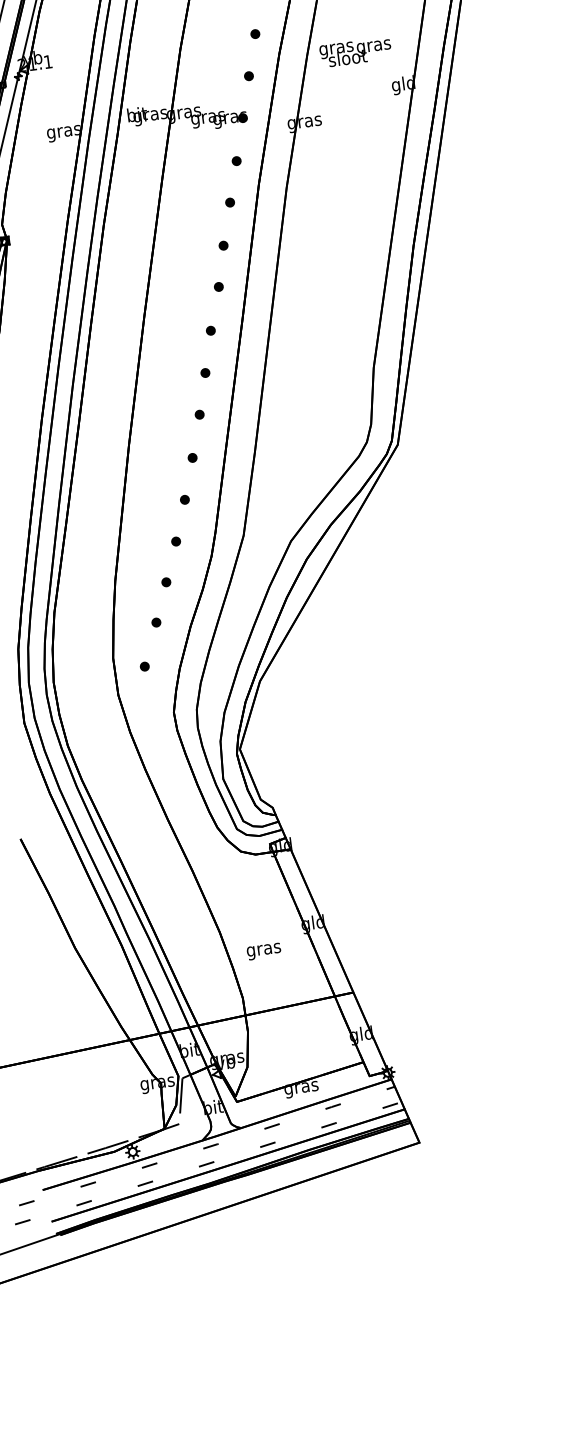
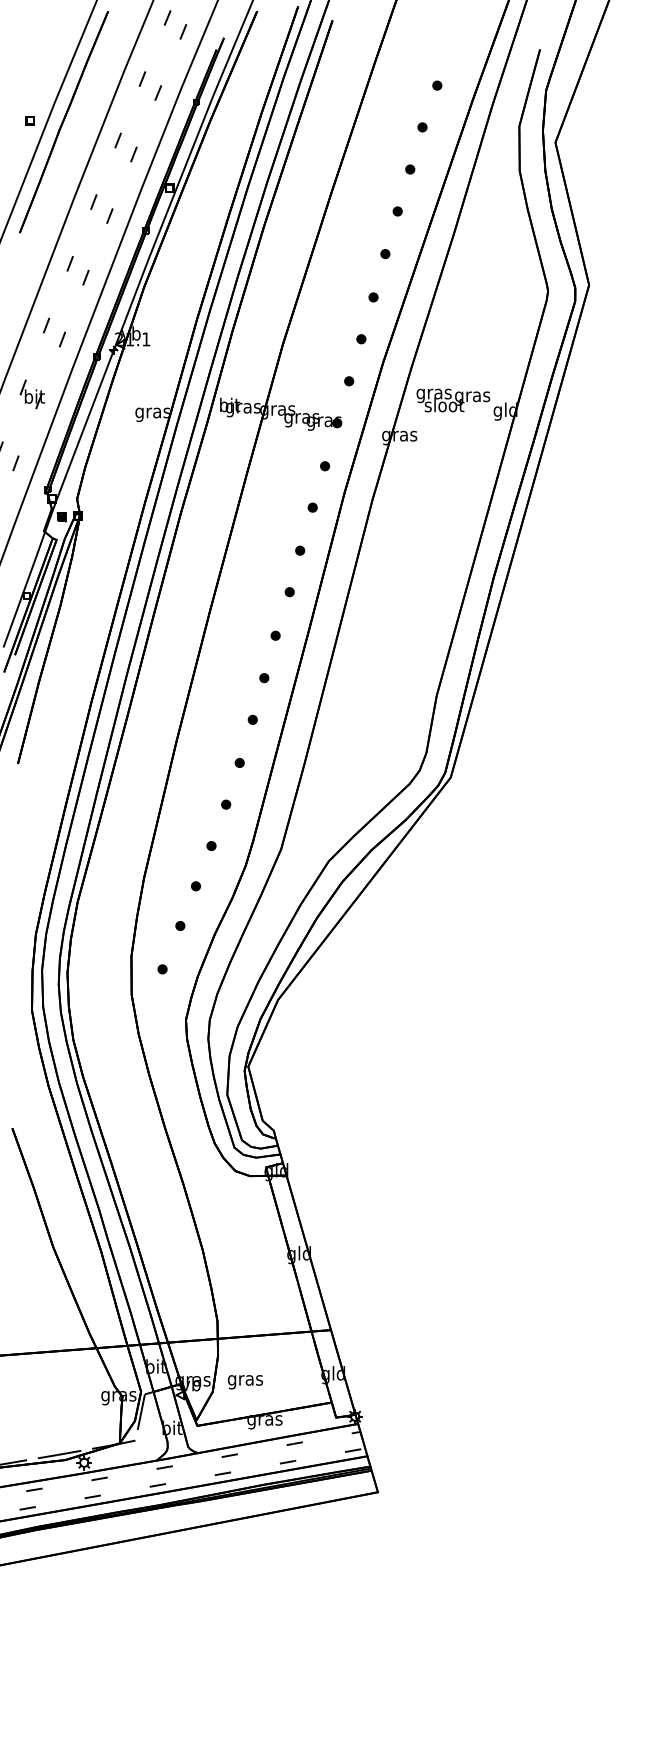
text: (355, 52) -> (453, 400), moved
text: (263, 951) -> (244, 1382), moved

